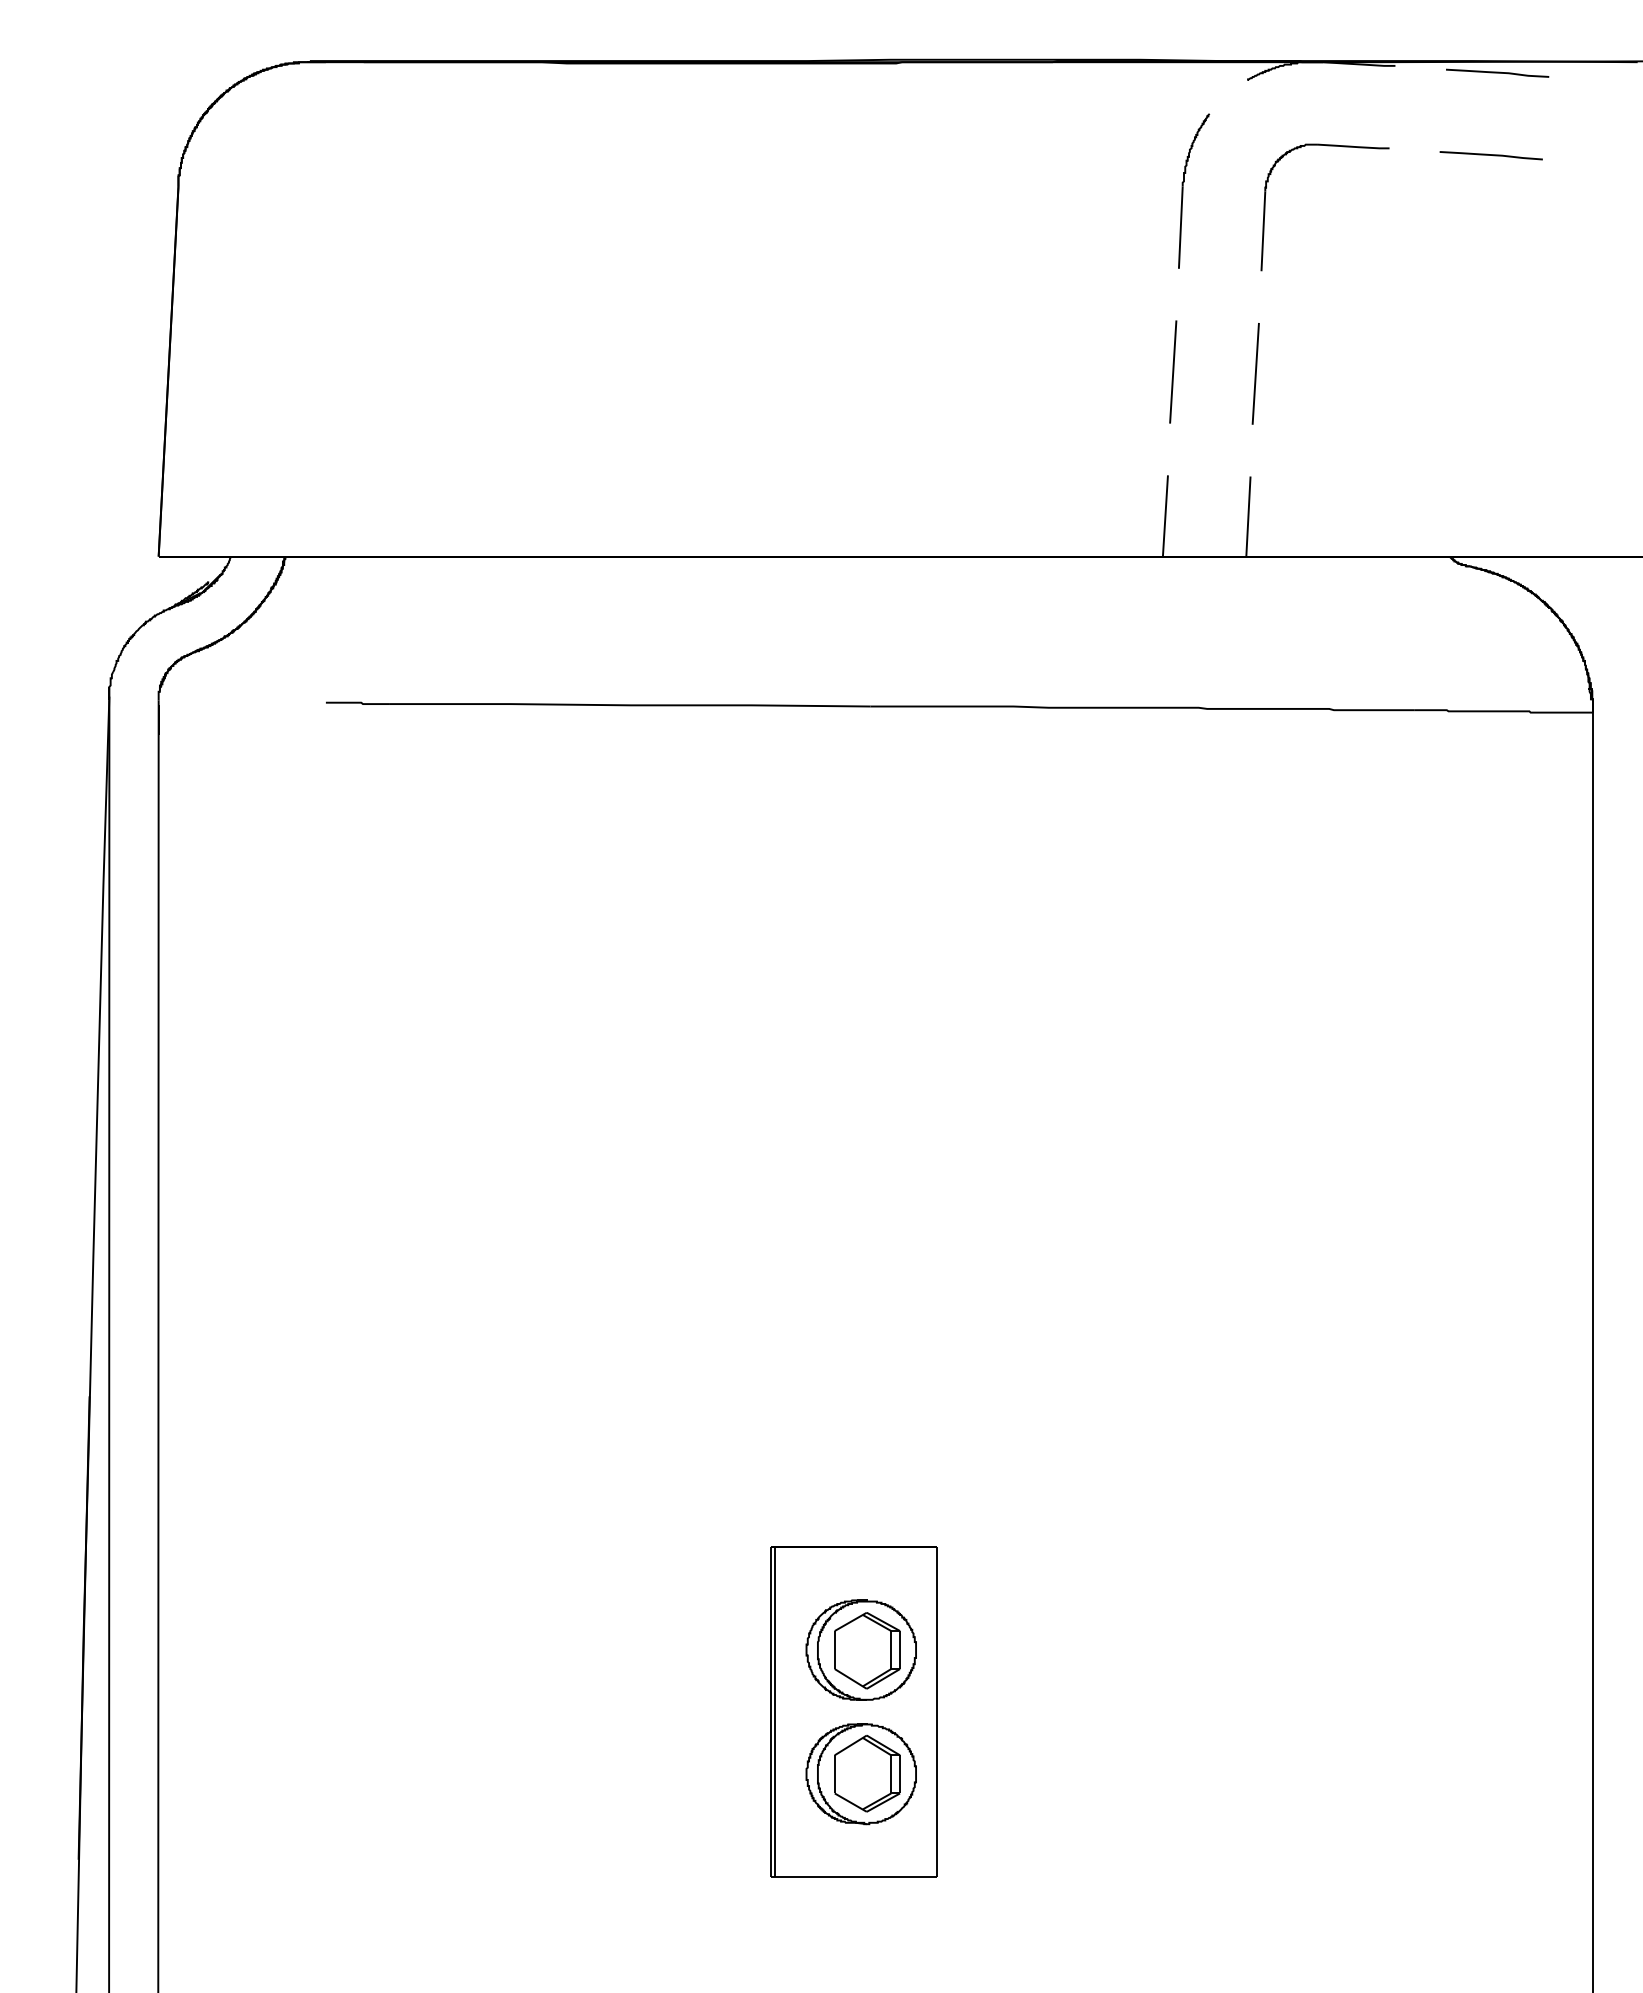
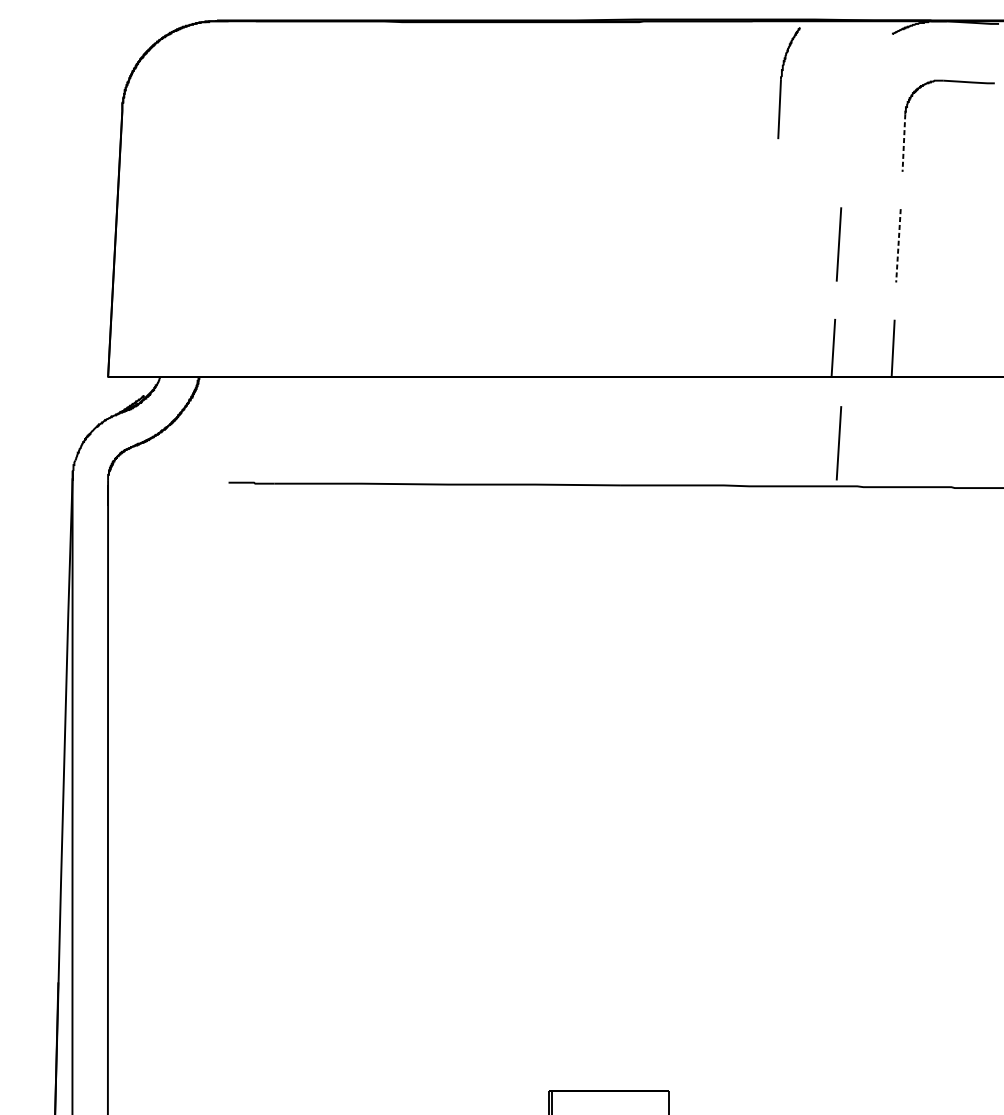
part: (1183, 190) -> (781, 82), moved
line: (1263, 231) -> (904, 143), solid -> dashed
line: (1255, 374) -> (898, 246), solid -> dashed
line: (1173, 647) -> (839, 442), added

